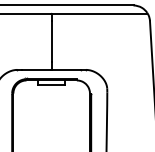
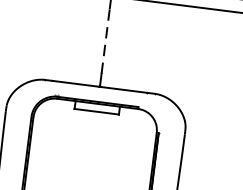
line: (51, 40) -> (105, 39), solid -> dashed

